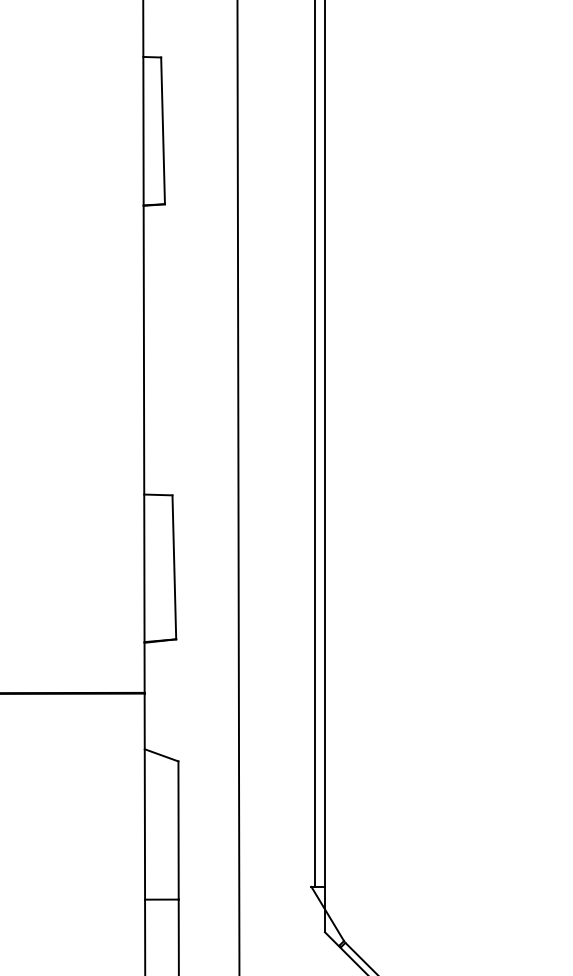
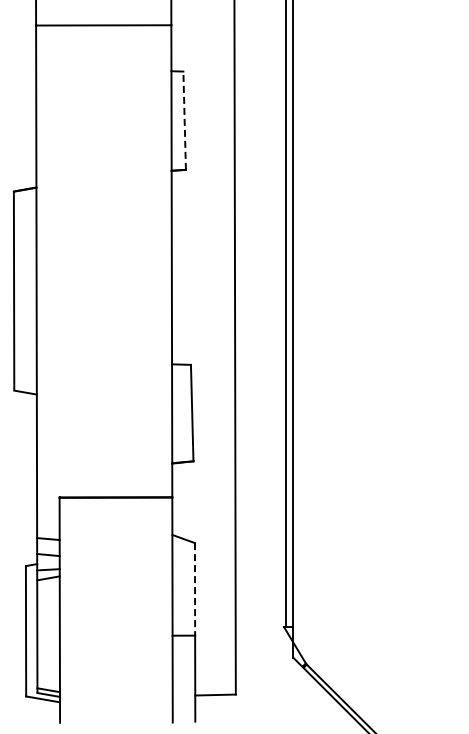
line: (162, 130) -> (184, 120), solid -> dashed
line: (179, 830) -> (195, 589), solid -> dashed

